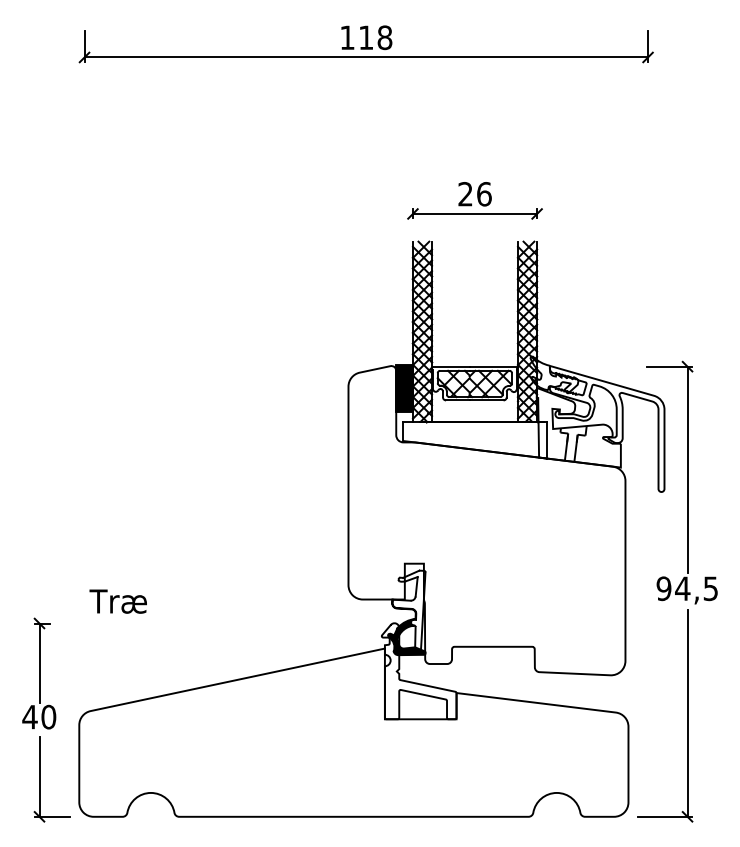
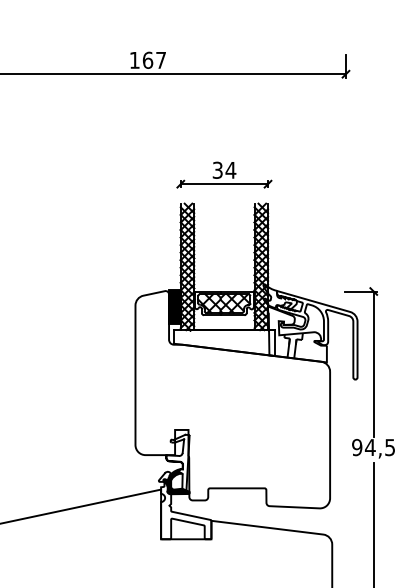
text: (375, 37) -> (154, 60), 118 -> 167
text: (475, 194) -> (224, 170), 26 -> 34

